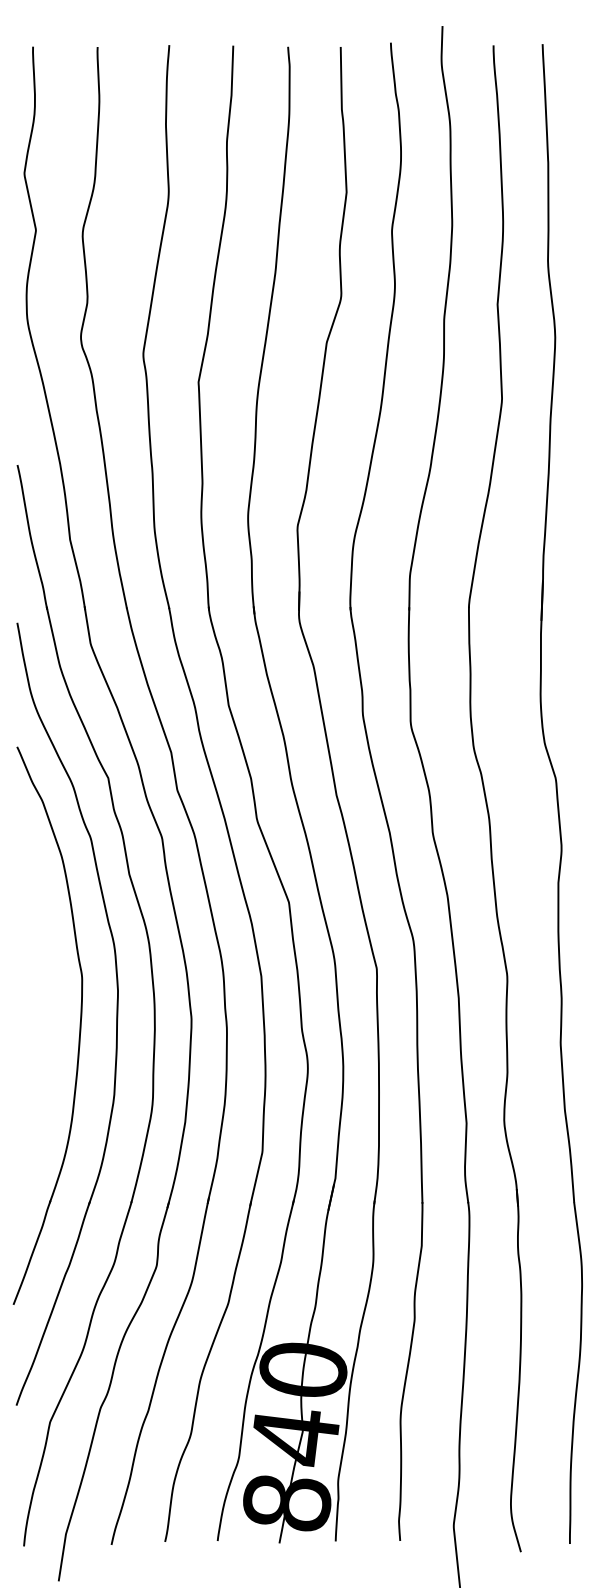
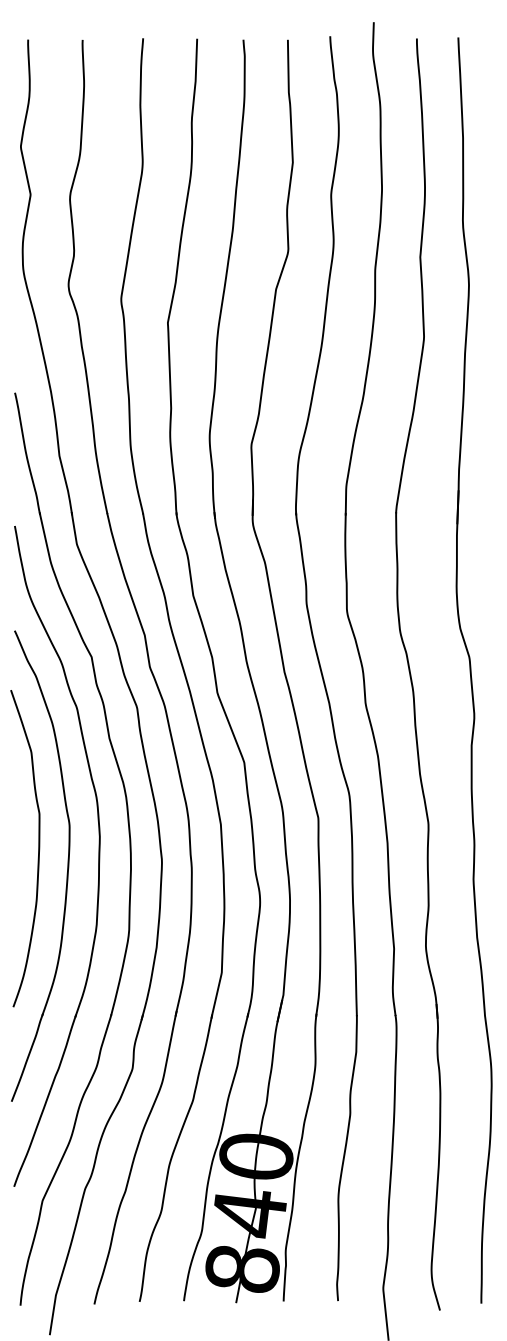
curve: (45, 1004) -> (38, 848), added

